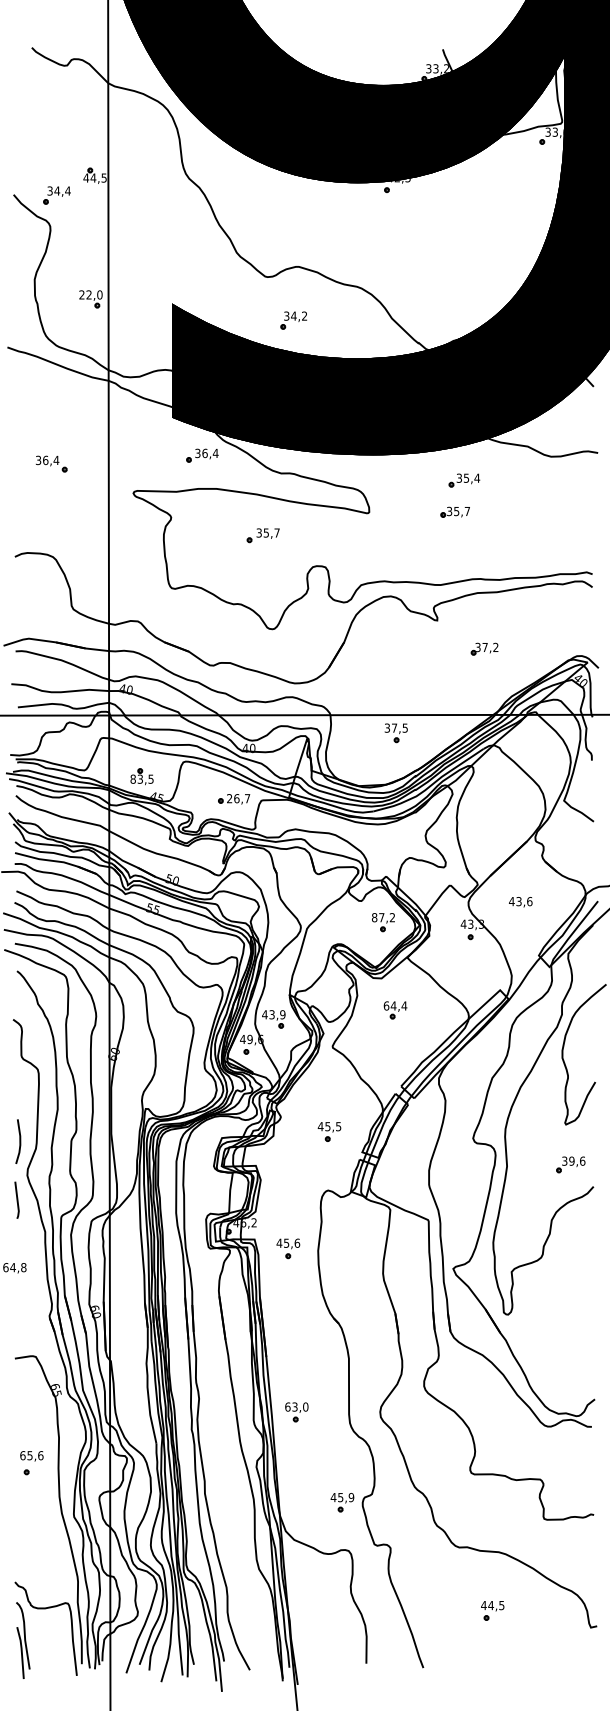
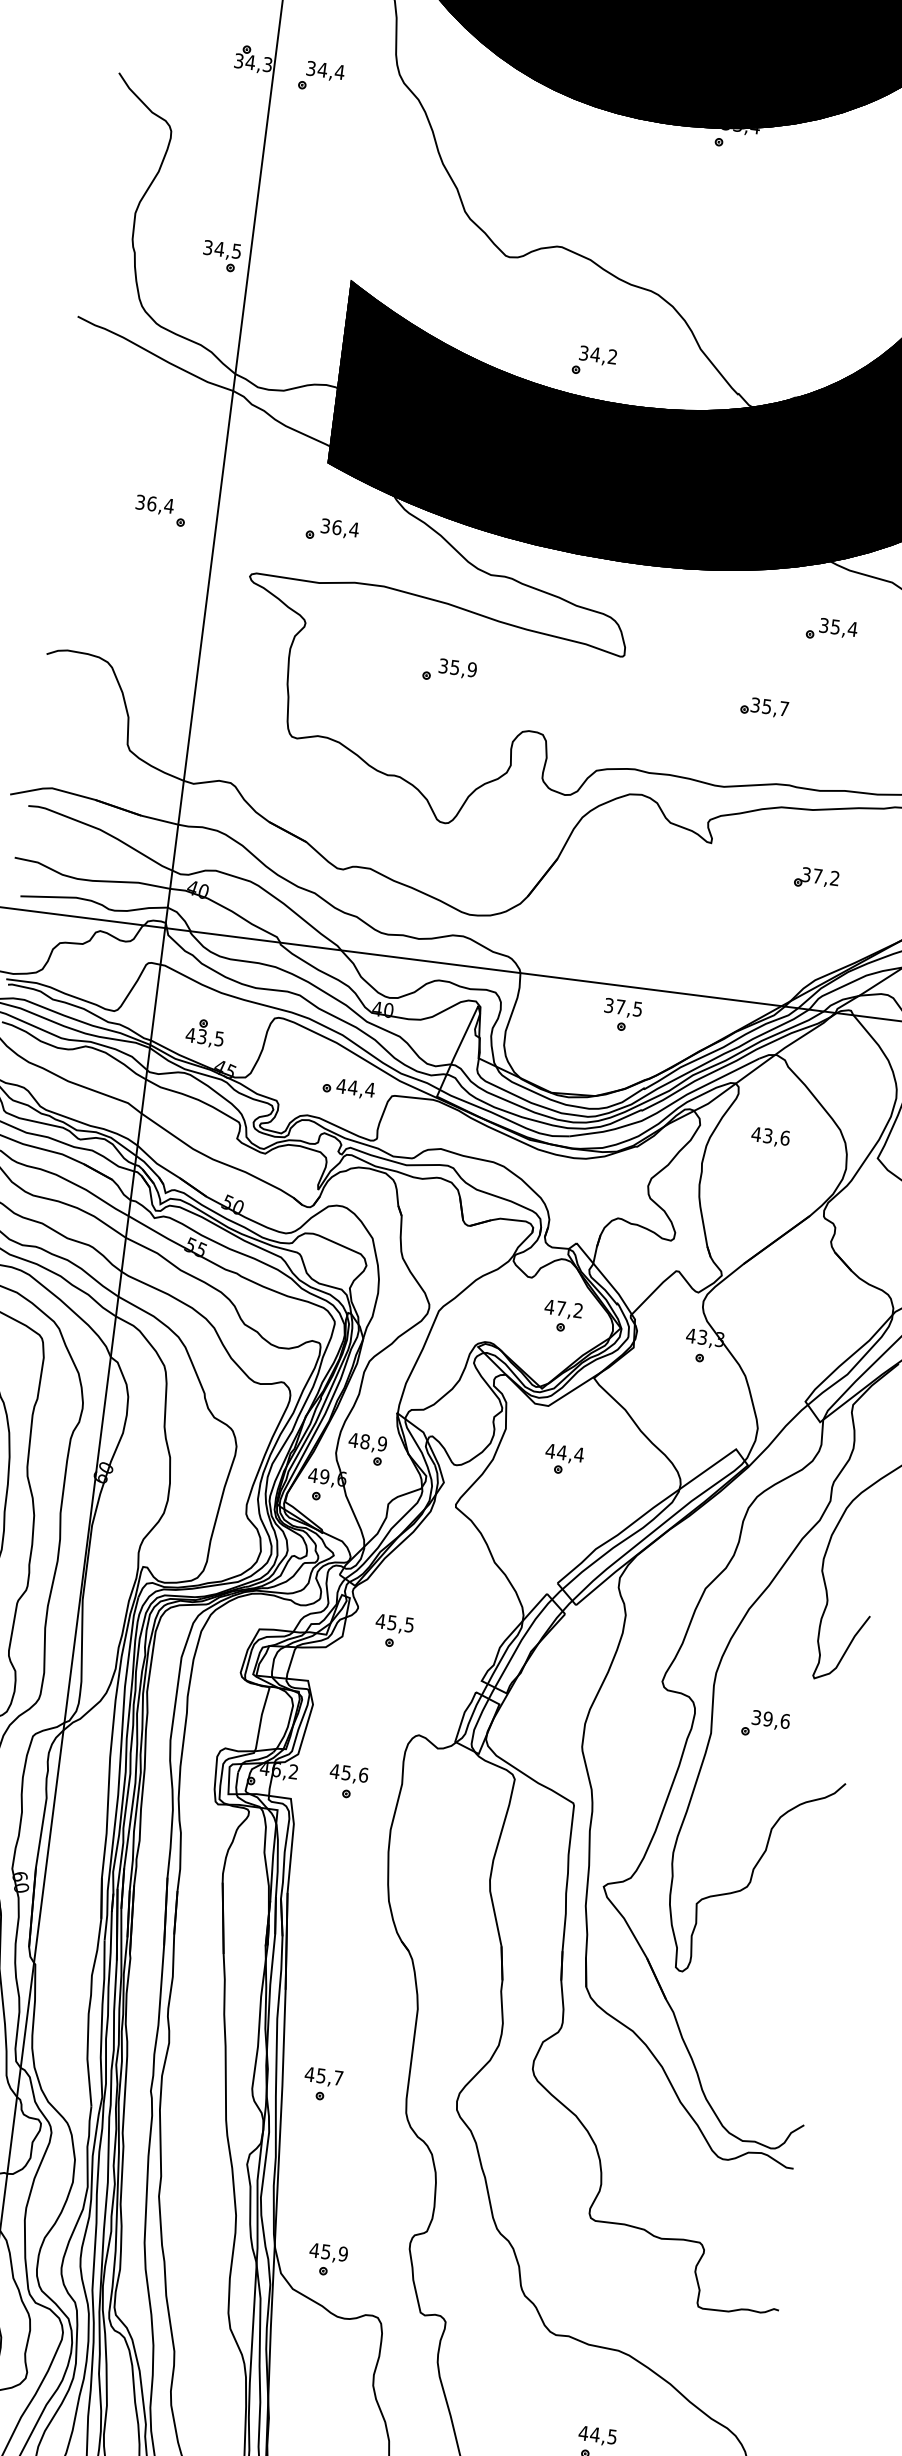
text: (94, 177) -> (252, 61), 44,5 -> 34,3
text: (399, 180) -> (741, 129), 42,5 -> 33,4
part: (56, 195) -> (320, 77), moved
text: (90, 294) -> (221, 248), 22,0 -> 34,5
part: (293, 320) -> (593, 361), moved
part: (202, 455) -> (332, 530), moved
part: (51, 463) -> (160, 509), moved
part: (464, 480) -> (831, 630), moved
part: (454, 511) -> (763, 706), moved
text: (276, 532) -> (471, 668), 35,7 -> 35,9
part: (484, 648) -> (816, 877), moved
text: (133, 778) -> (191, 1034), 83,5 -> 43,5
text: (238, 798) -> (355, 1087), 26,7 -> 44,4
text: (520, 902) -> (770, 1137), moved
text: (374, 917) -> (549, 1306), 87,2 -> 47,2
text: (386, 1005) -> (550, 1450), 64,4 -> 44,4
text: (271, 1014) -> (364, 1441), 43,9 -> 48,9
part: (329, 1131) -> (393, 1630), moved
part: (570, 1164) -> (765, 1724), moved
part: (288, 1248) -> (348, 1781), moved
text: (296, 1406) -> (323, 2075), 63,0 -> 45,7
part: (342, 1502) -> (327, 2260), moved

